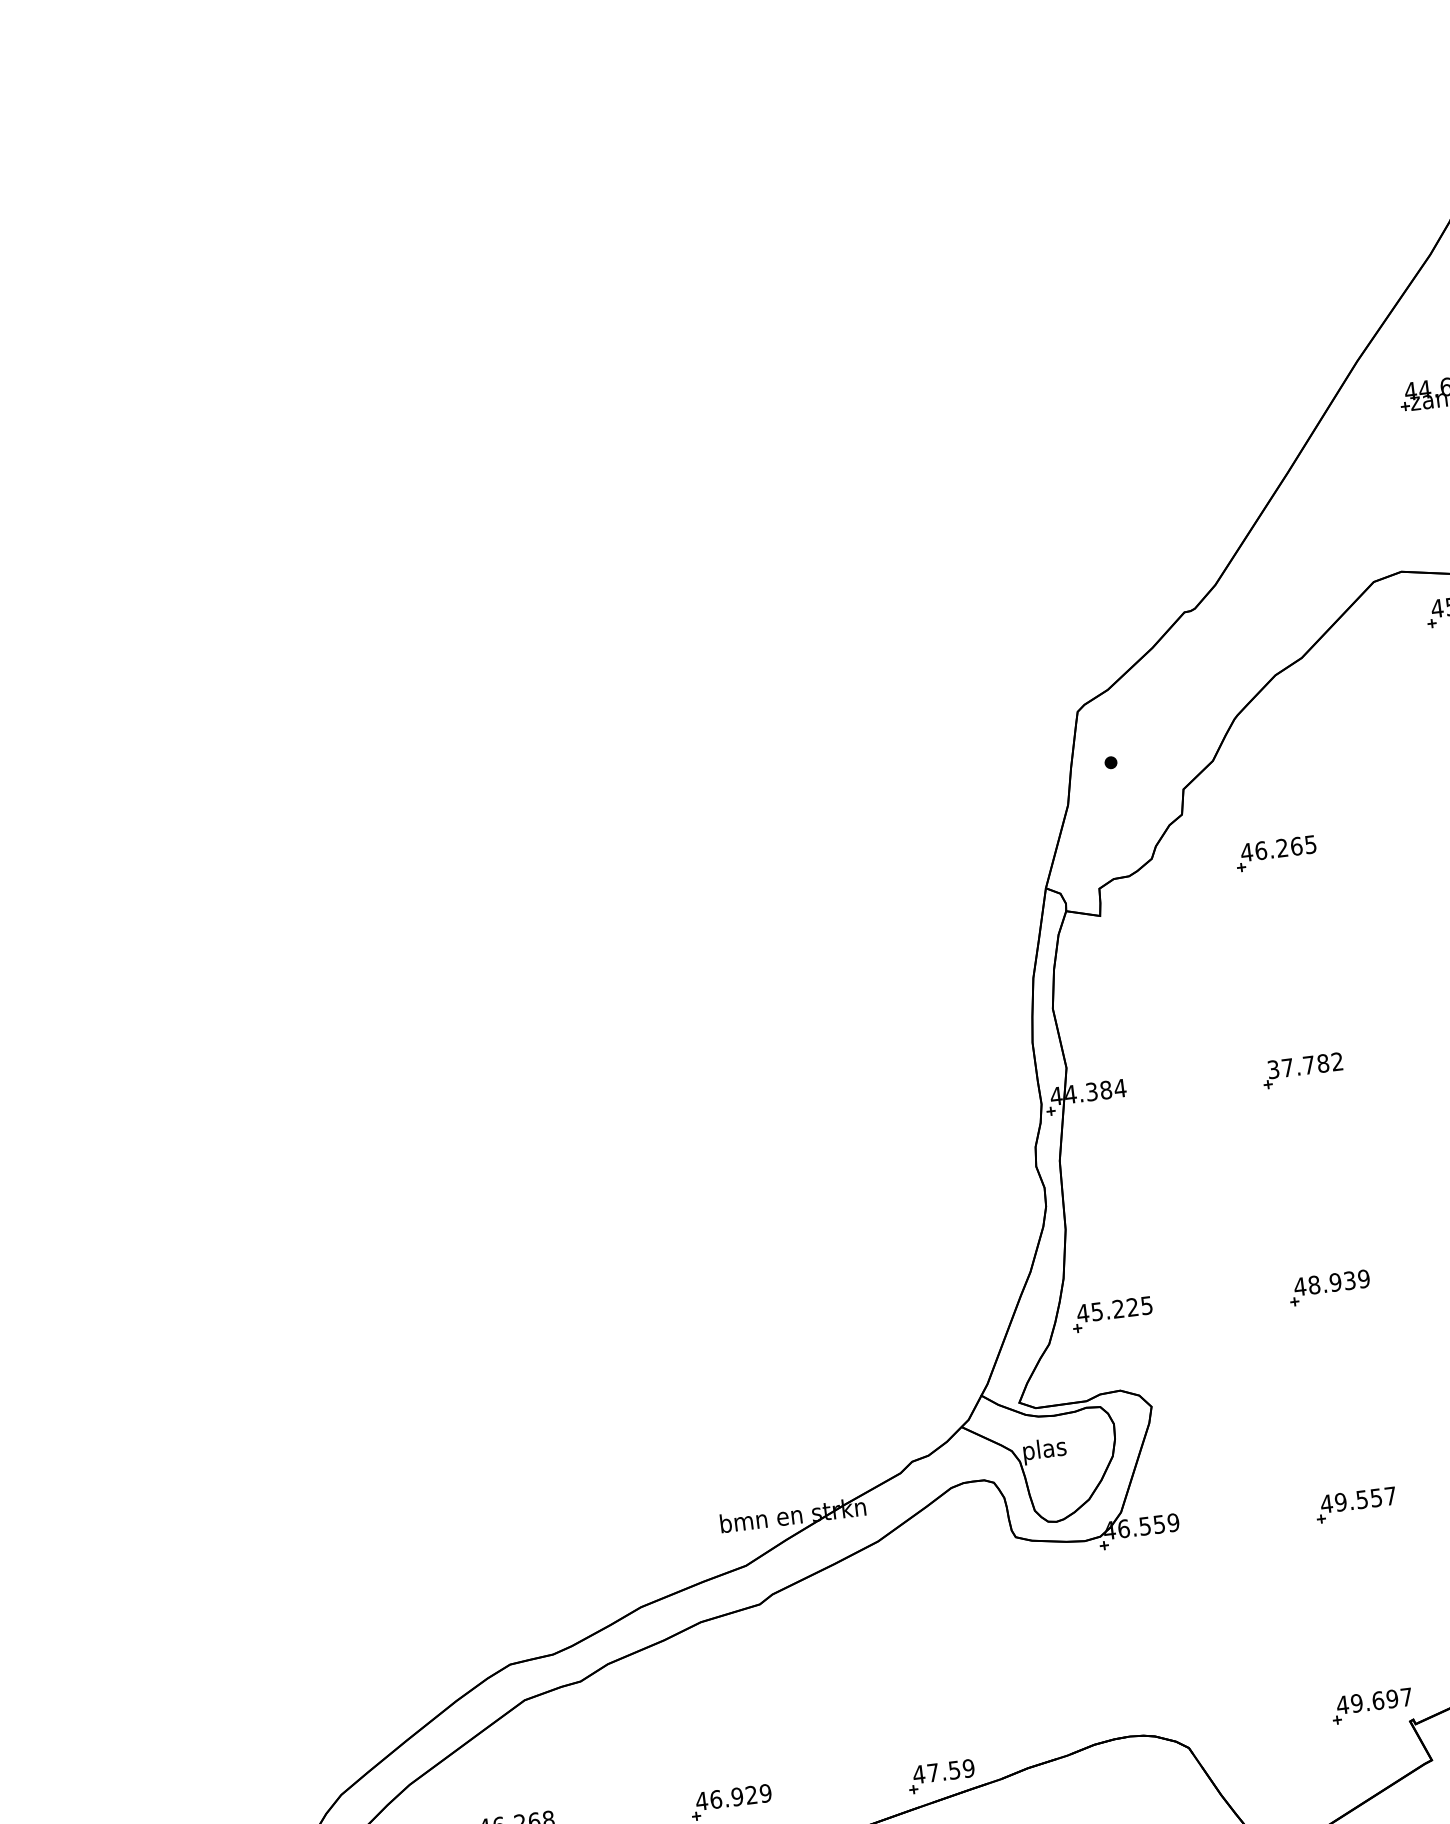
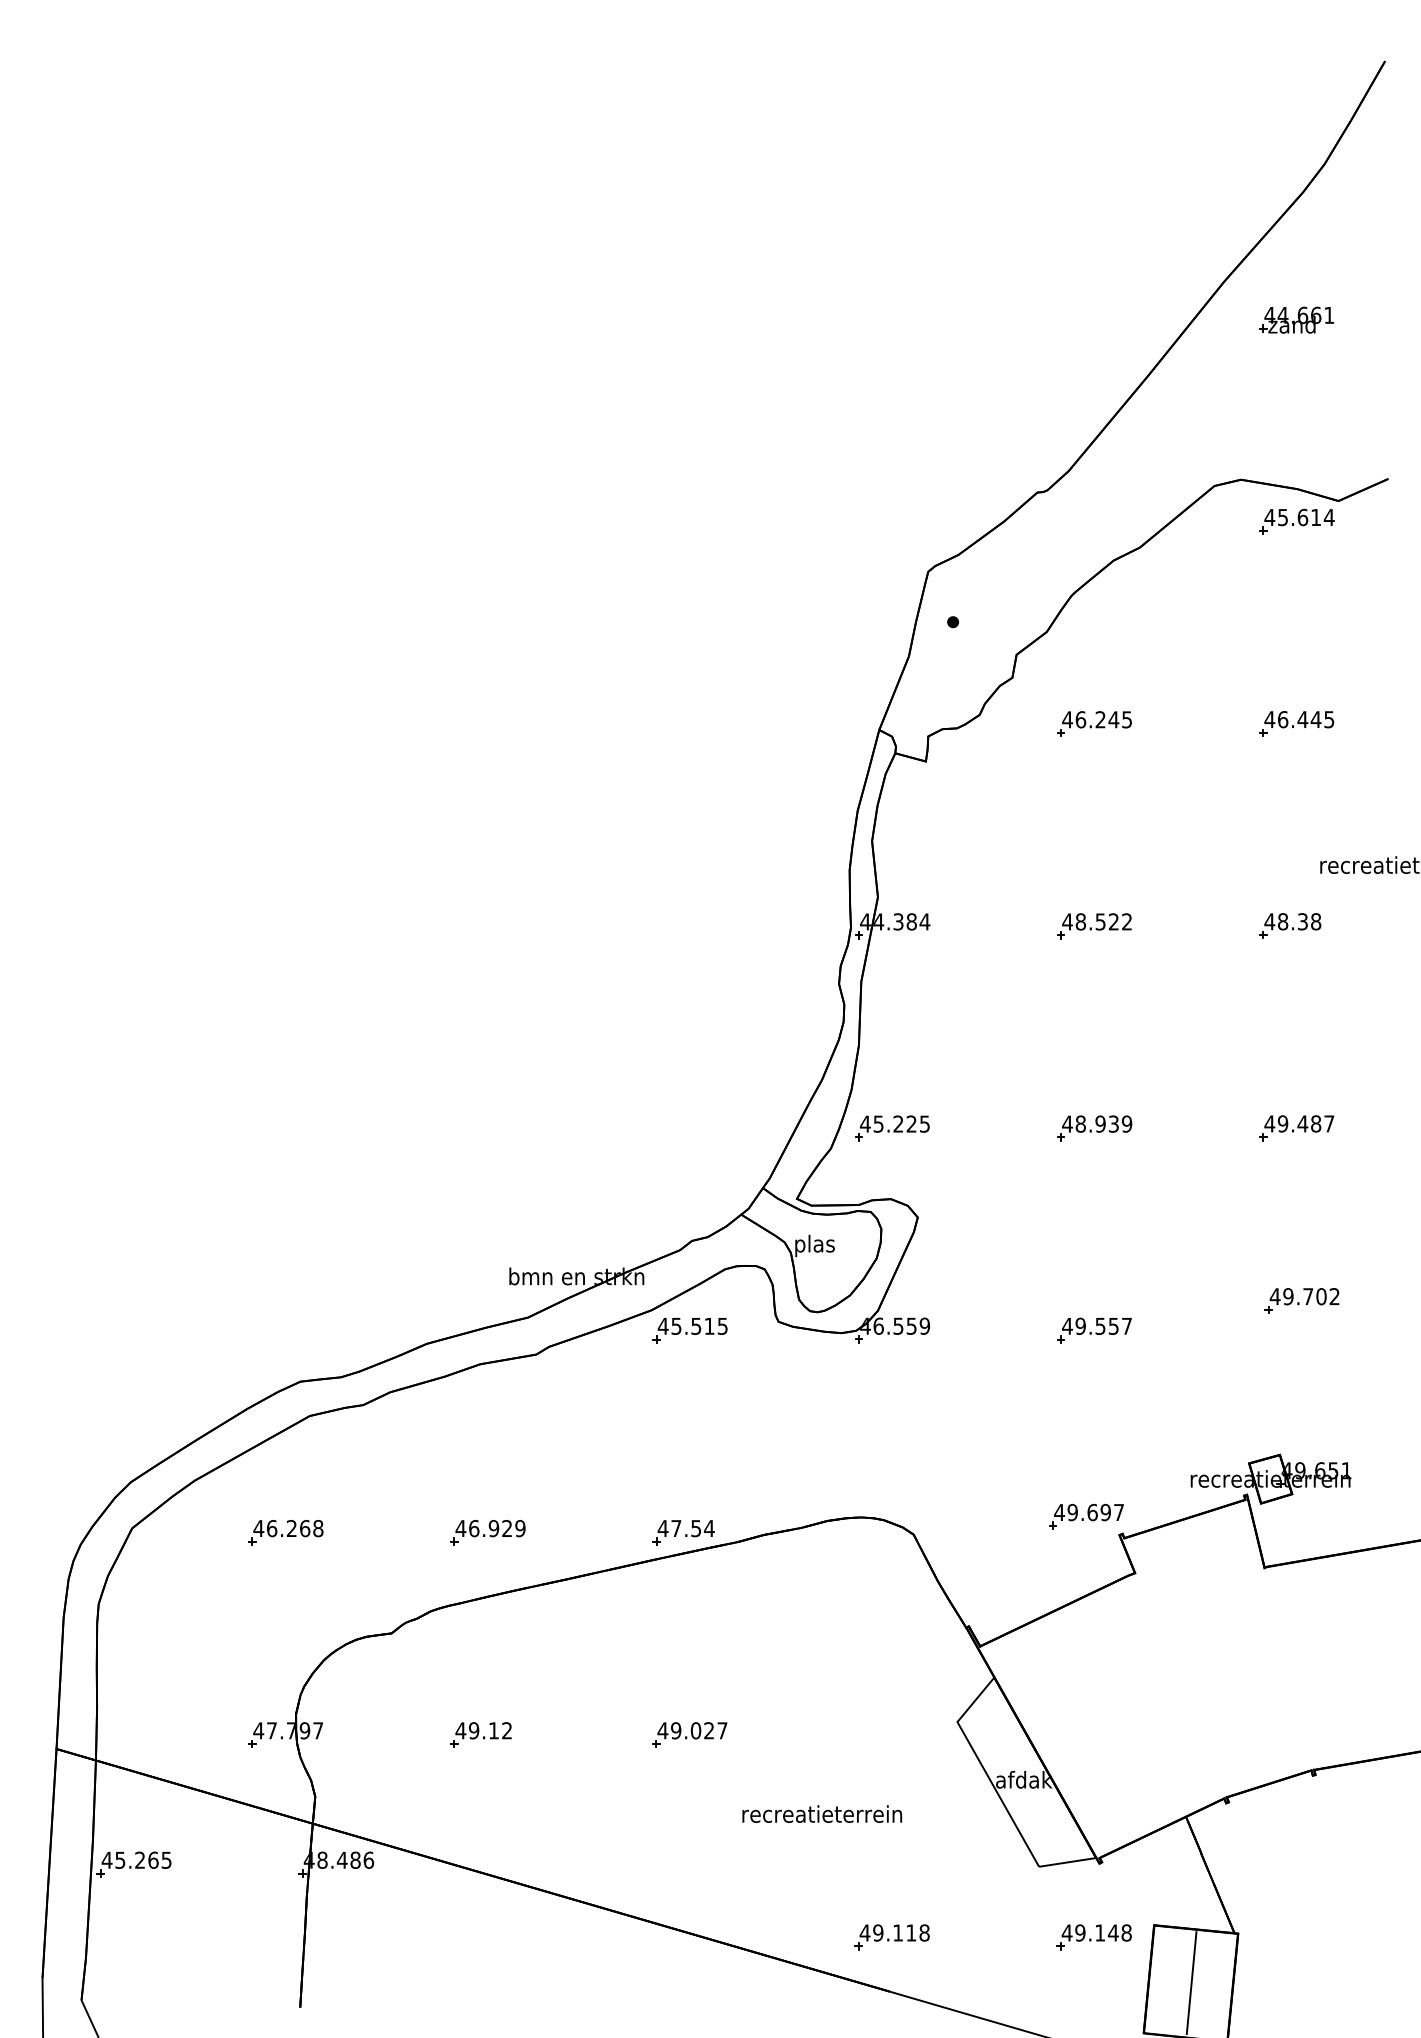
text: (1296, 846) -> (1113, 719), 46.265 -> 46.245
text: (1298, 1066) -> (1090, 921), 37.782 -> 48.522
part: (921, 1558) -> (689, 1330), added
text: (968, 1768) -> (709, 1528), 47.59 -> 47.54

